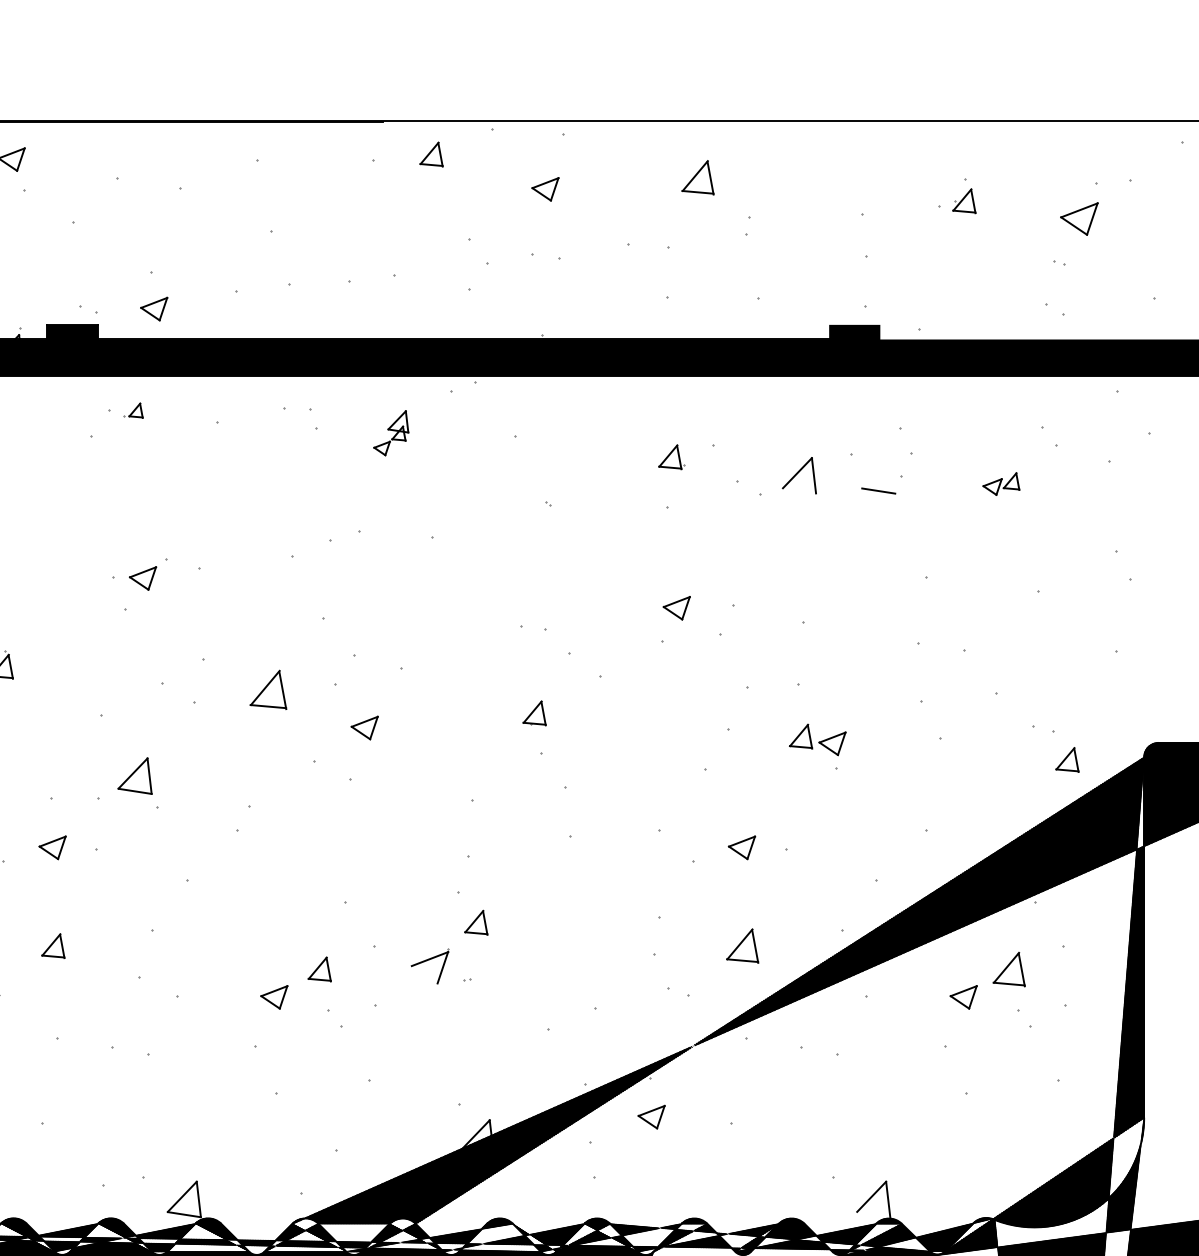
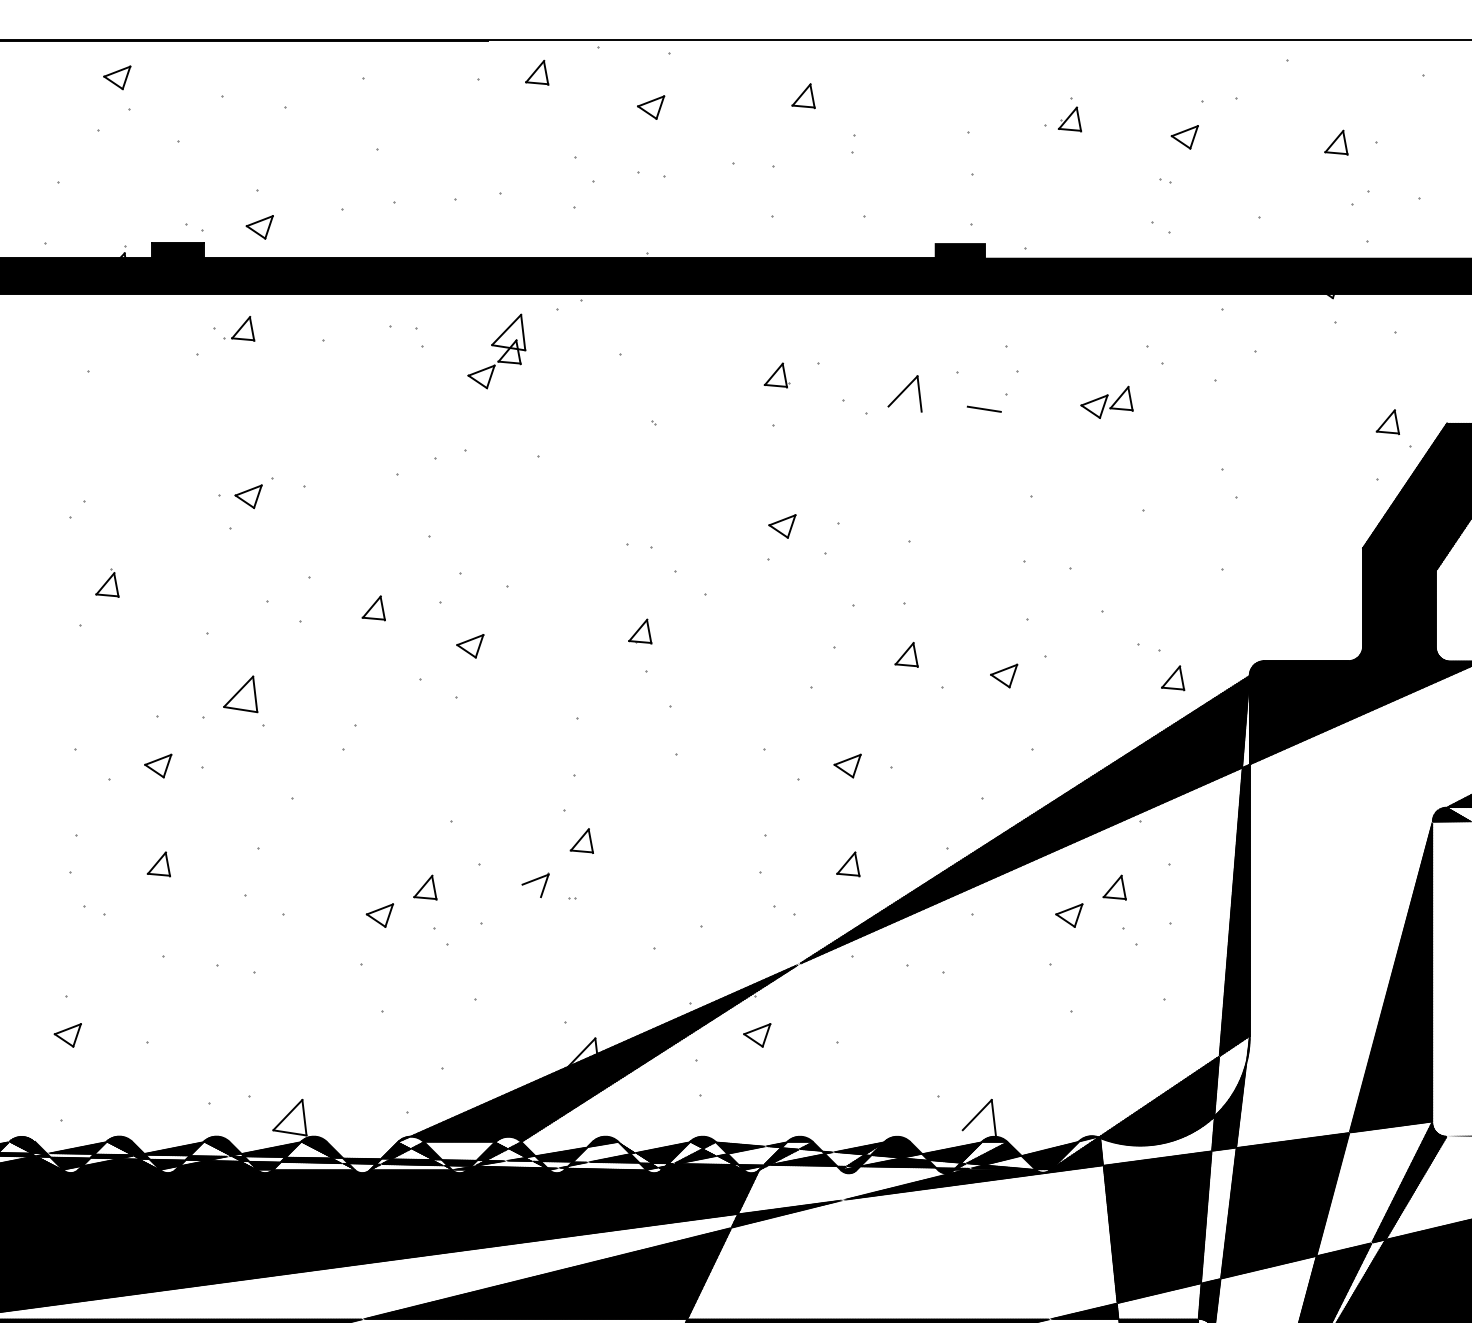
part: (697, 178) -> (803, 96), size x0.71
part: (1078, 219) -> (1184, 137), size x0.71
part: (133, 410) -> (239, 328), size x1.67
part: (390, 433) -> (496, 351), size x1.67
part: (1000, 483) -> (1106, 401), size x1.43
part: (267, 690) -> (373, 608), size x0.62
part: (832, 743) -> (1004, 675), moved
part: (742, 946) -> (848, 864), size x0.71
part: (429, 967) -> (535, 885), size x0.71
part: (1008, 969) -> (1114, 887), size x0.71

